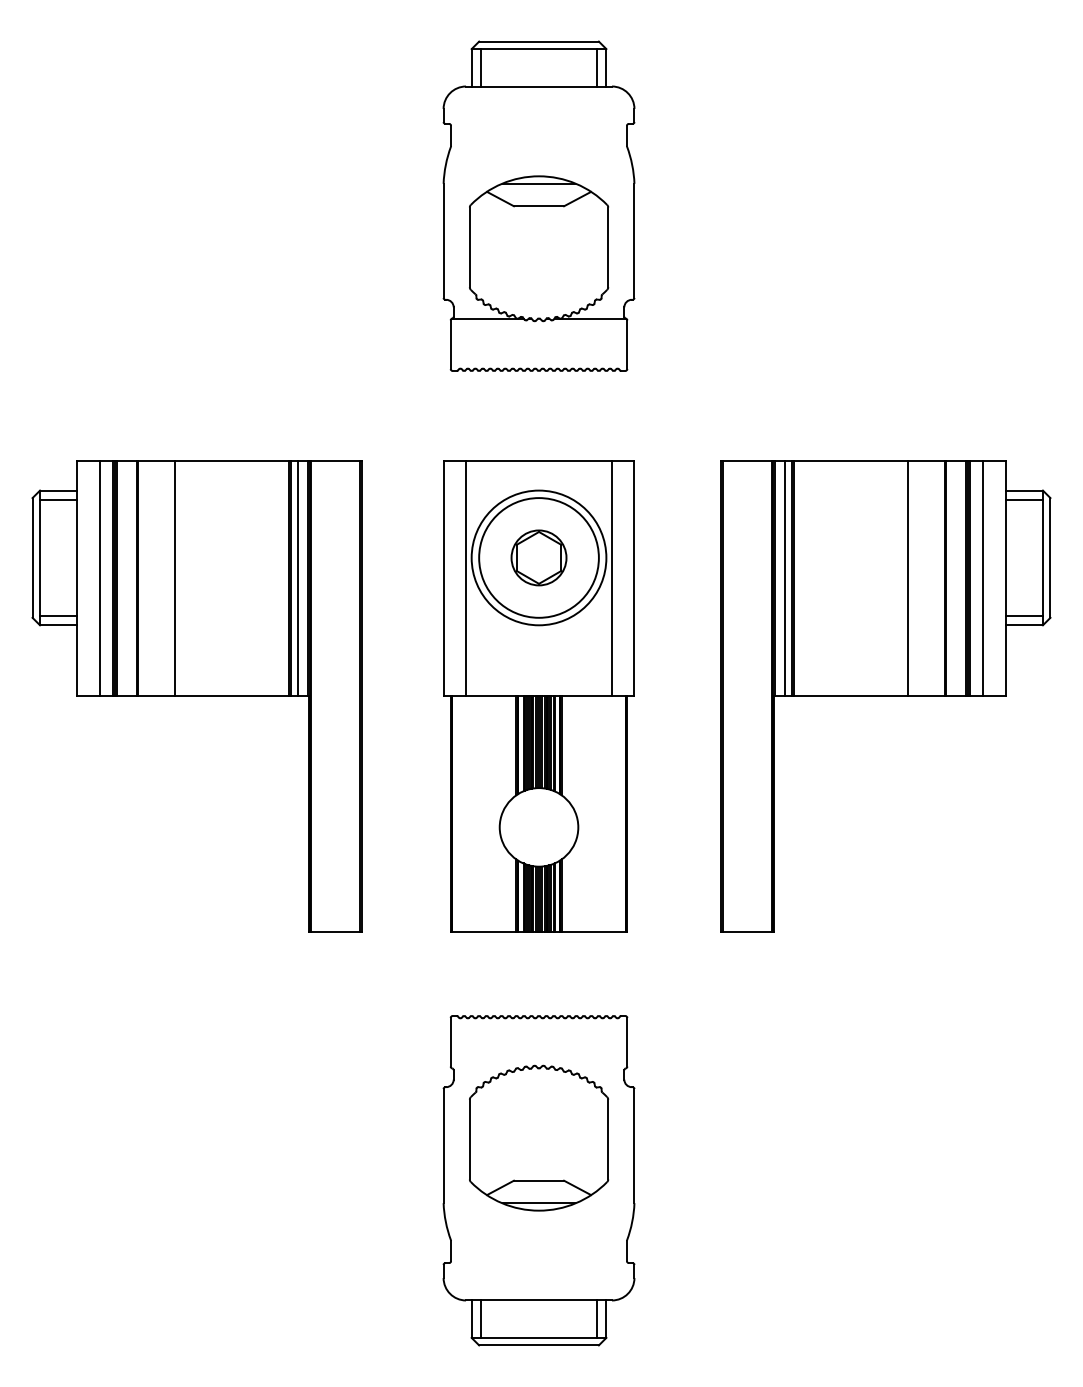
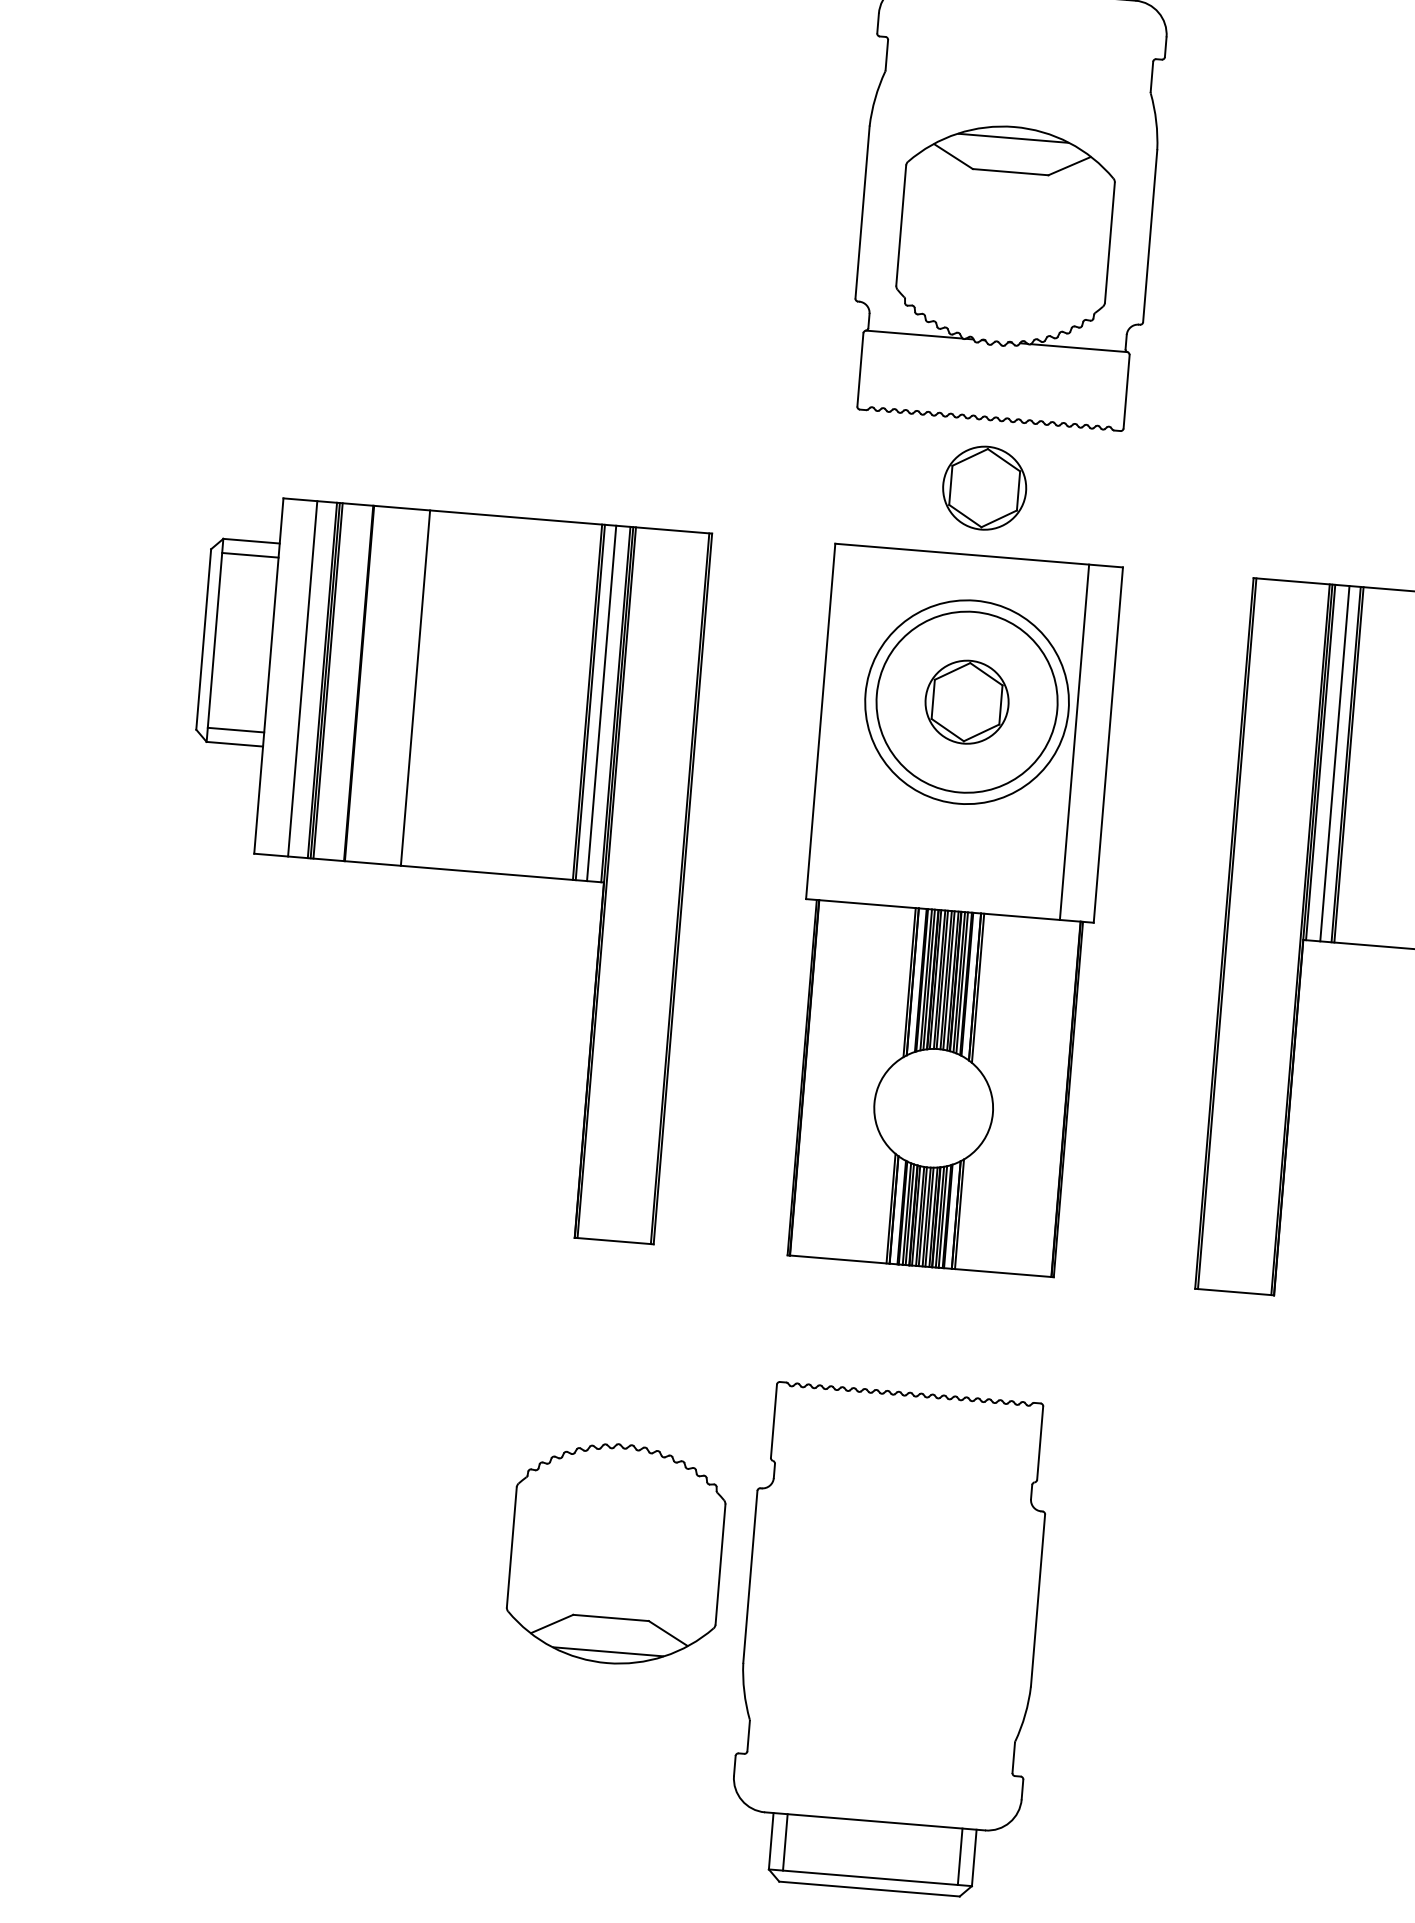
part: (538, 415) -> (983, 487), added
line: (466, 578) -> (855, 724), removed
part: (539, 1137) -> (617, 1552), moved

